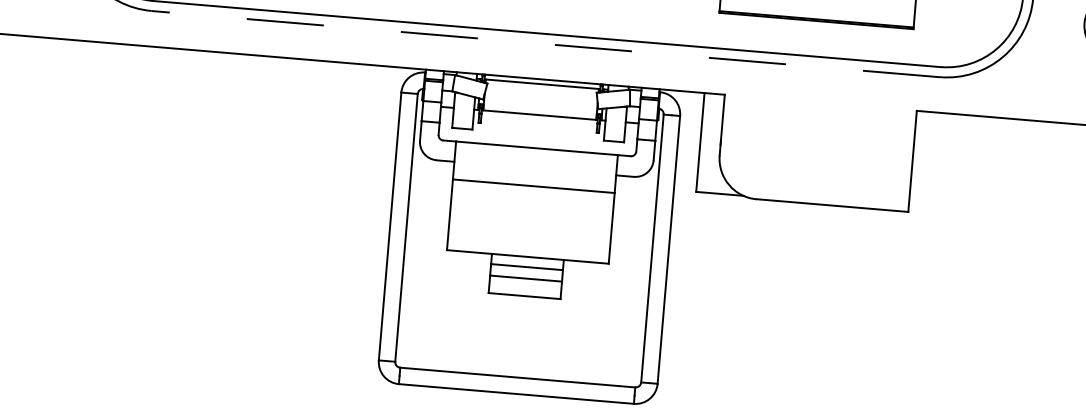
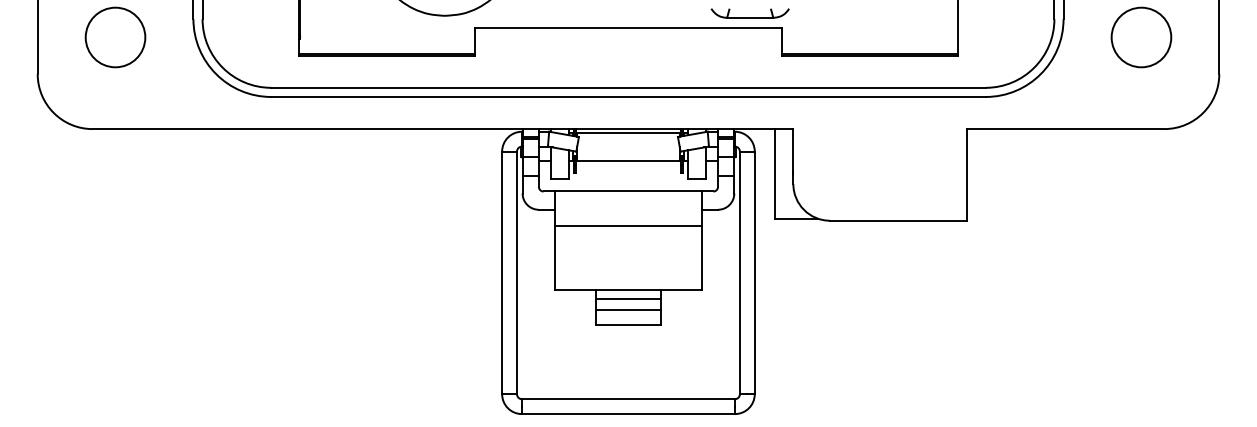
line: (545, 44) -> (628, 97), dashed -> solid

